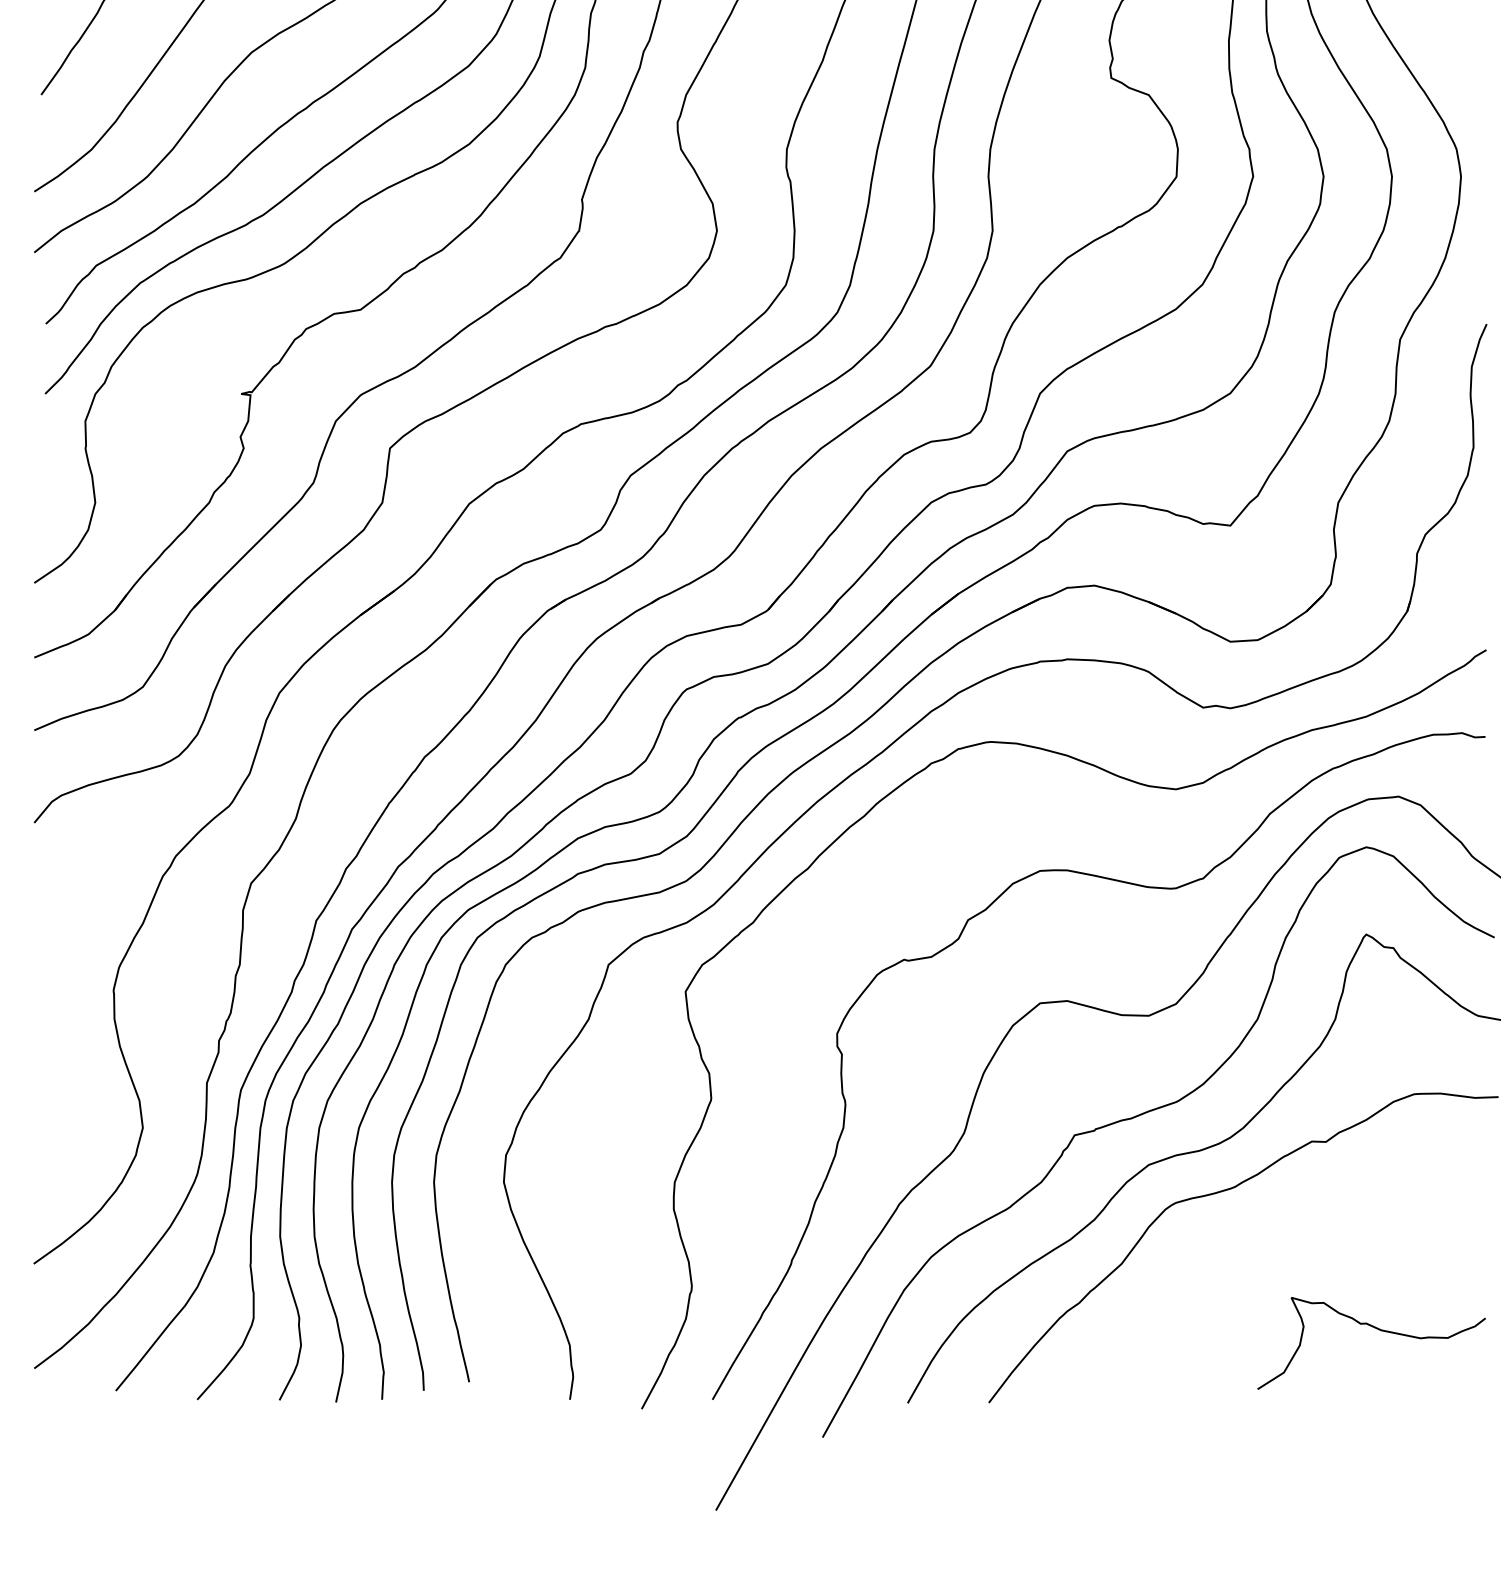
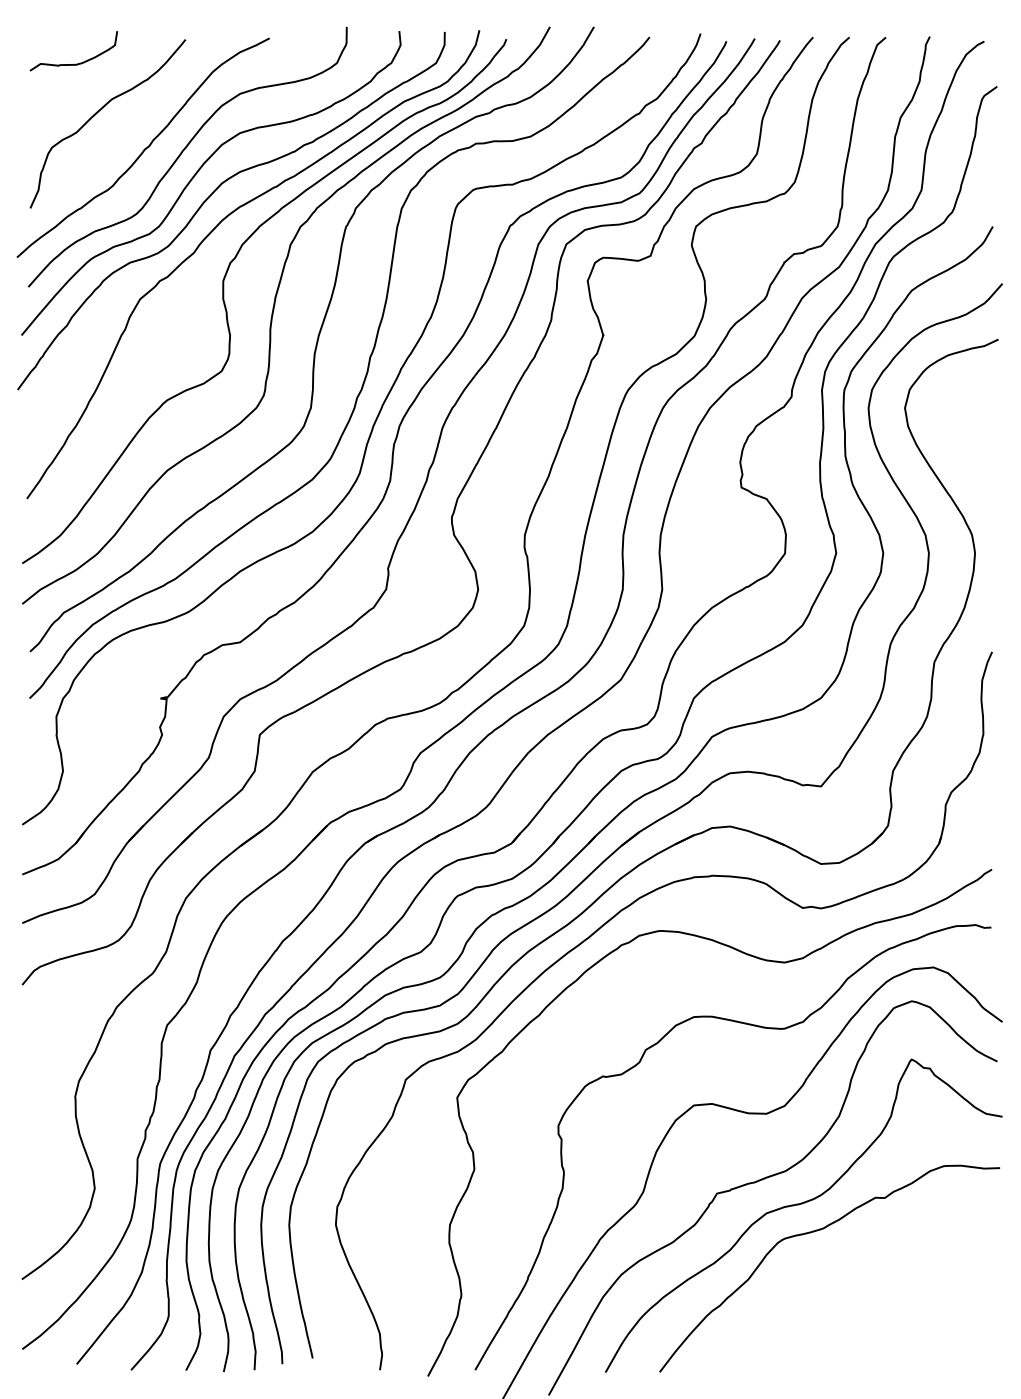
curve: (1379, 1331) -> (920, 1324), removed

